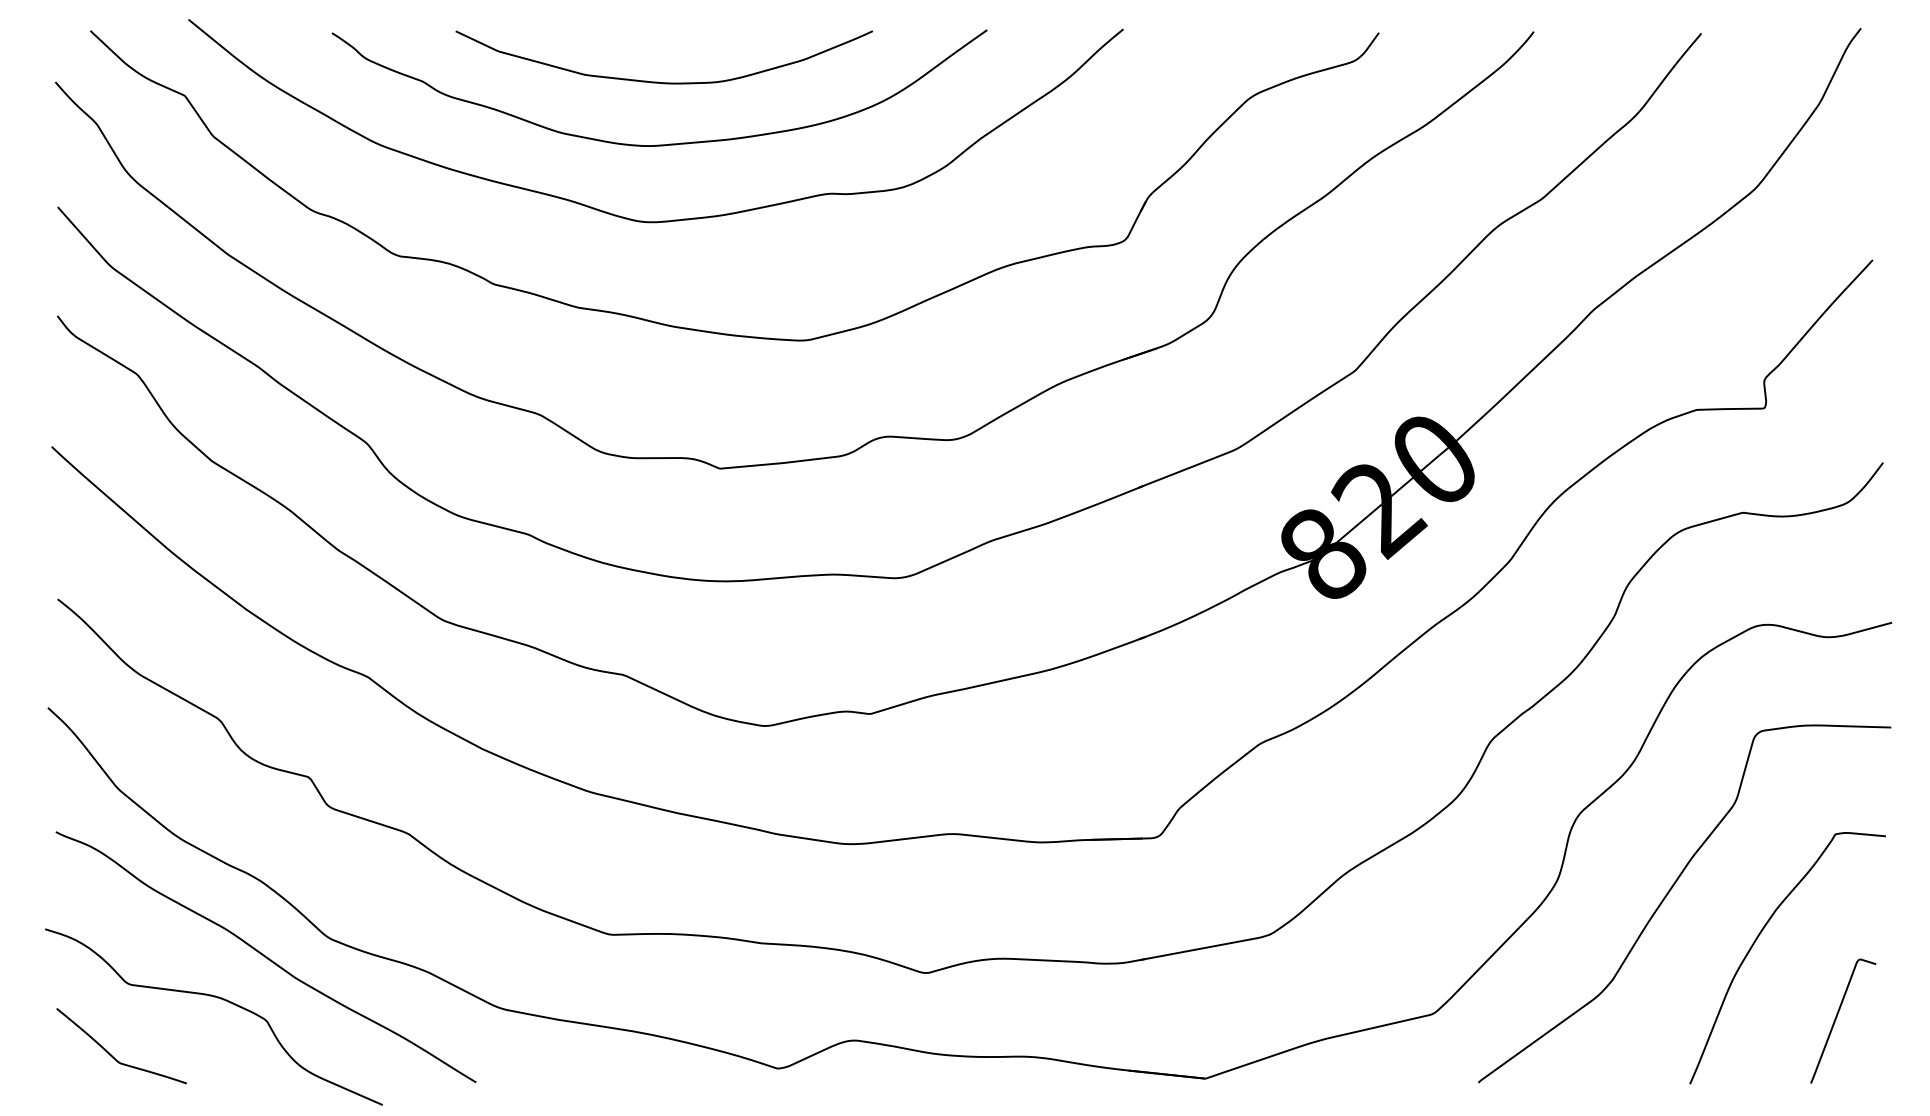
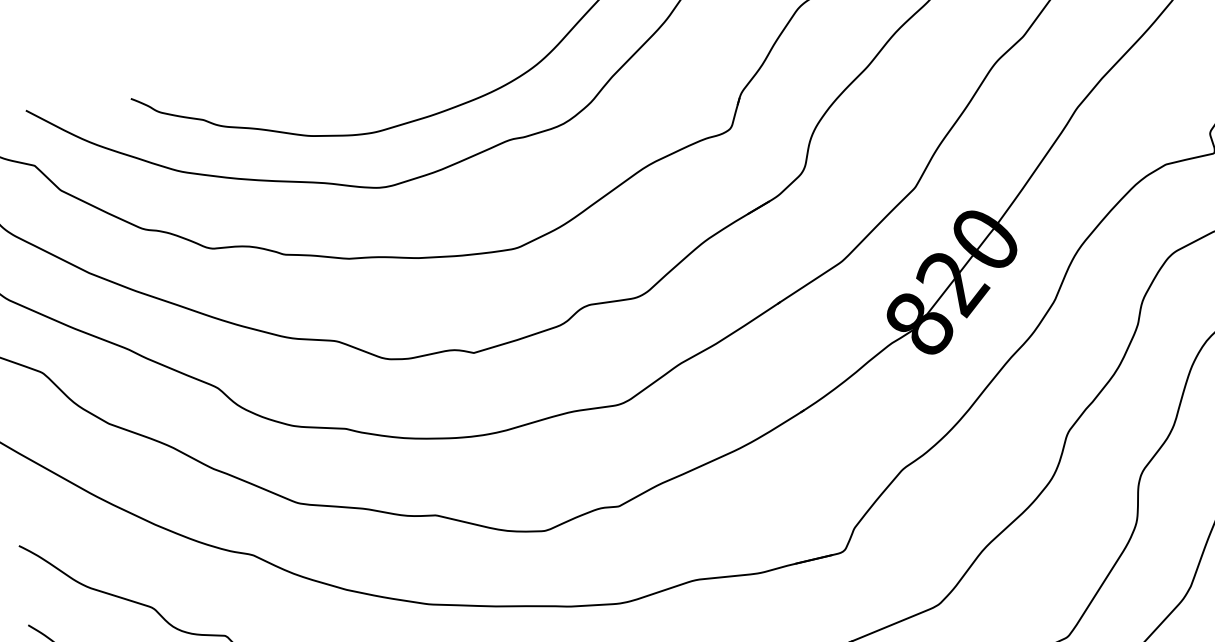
curve: (658, 81) -> (372, 84), removed

